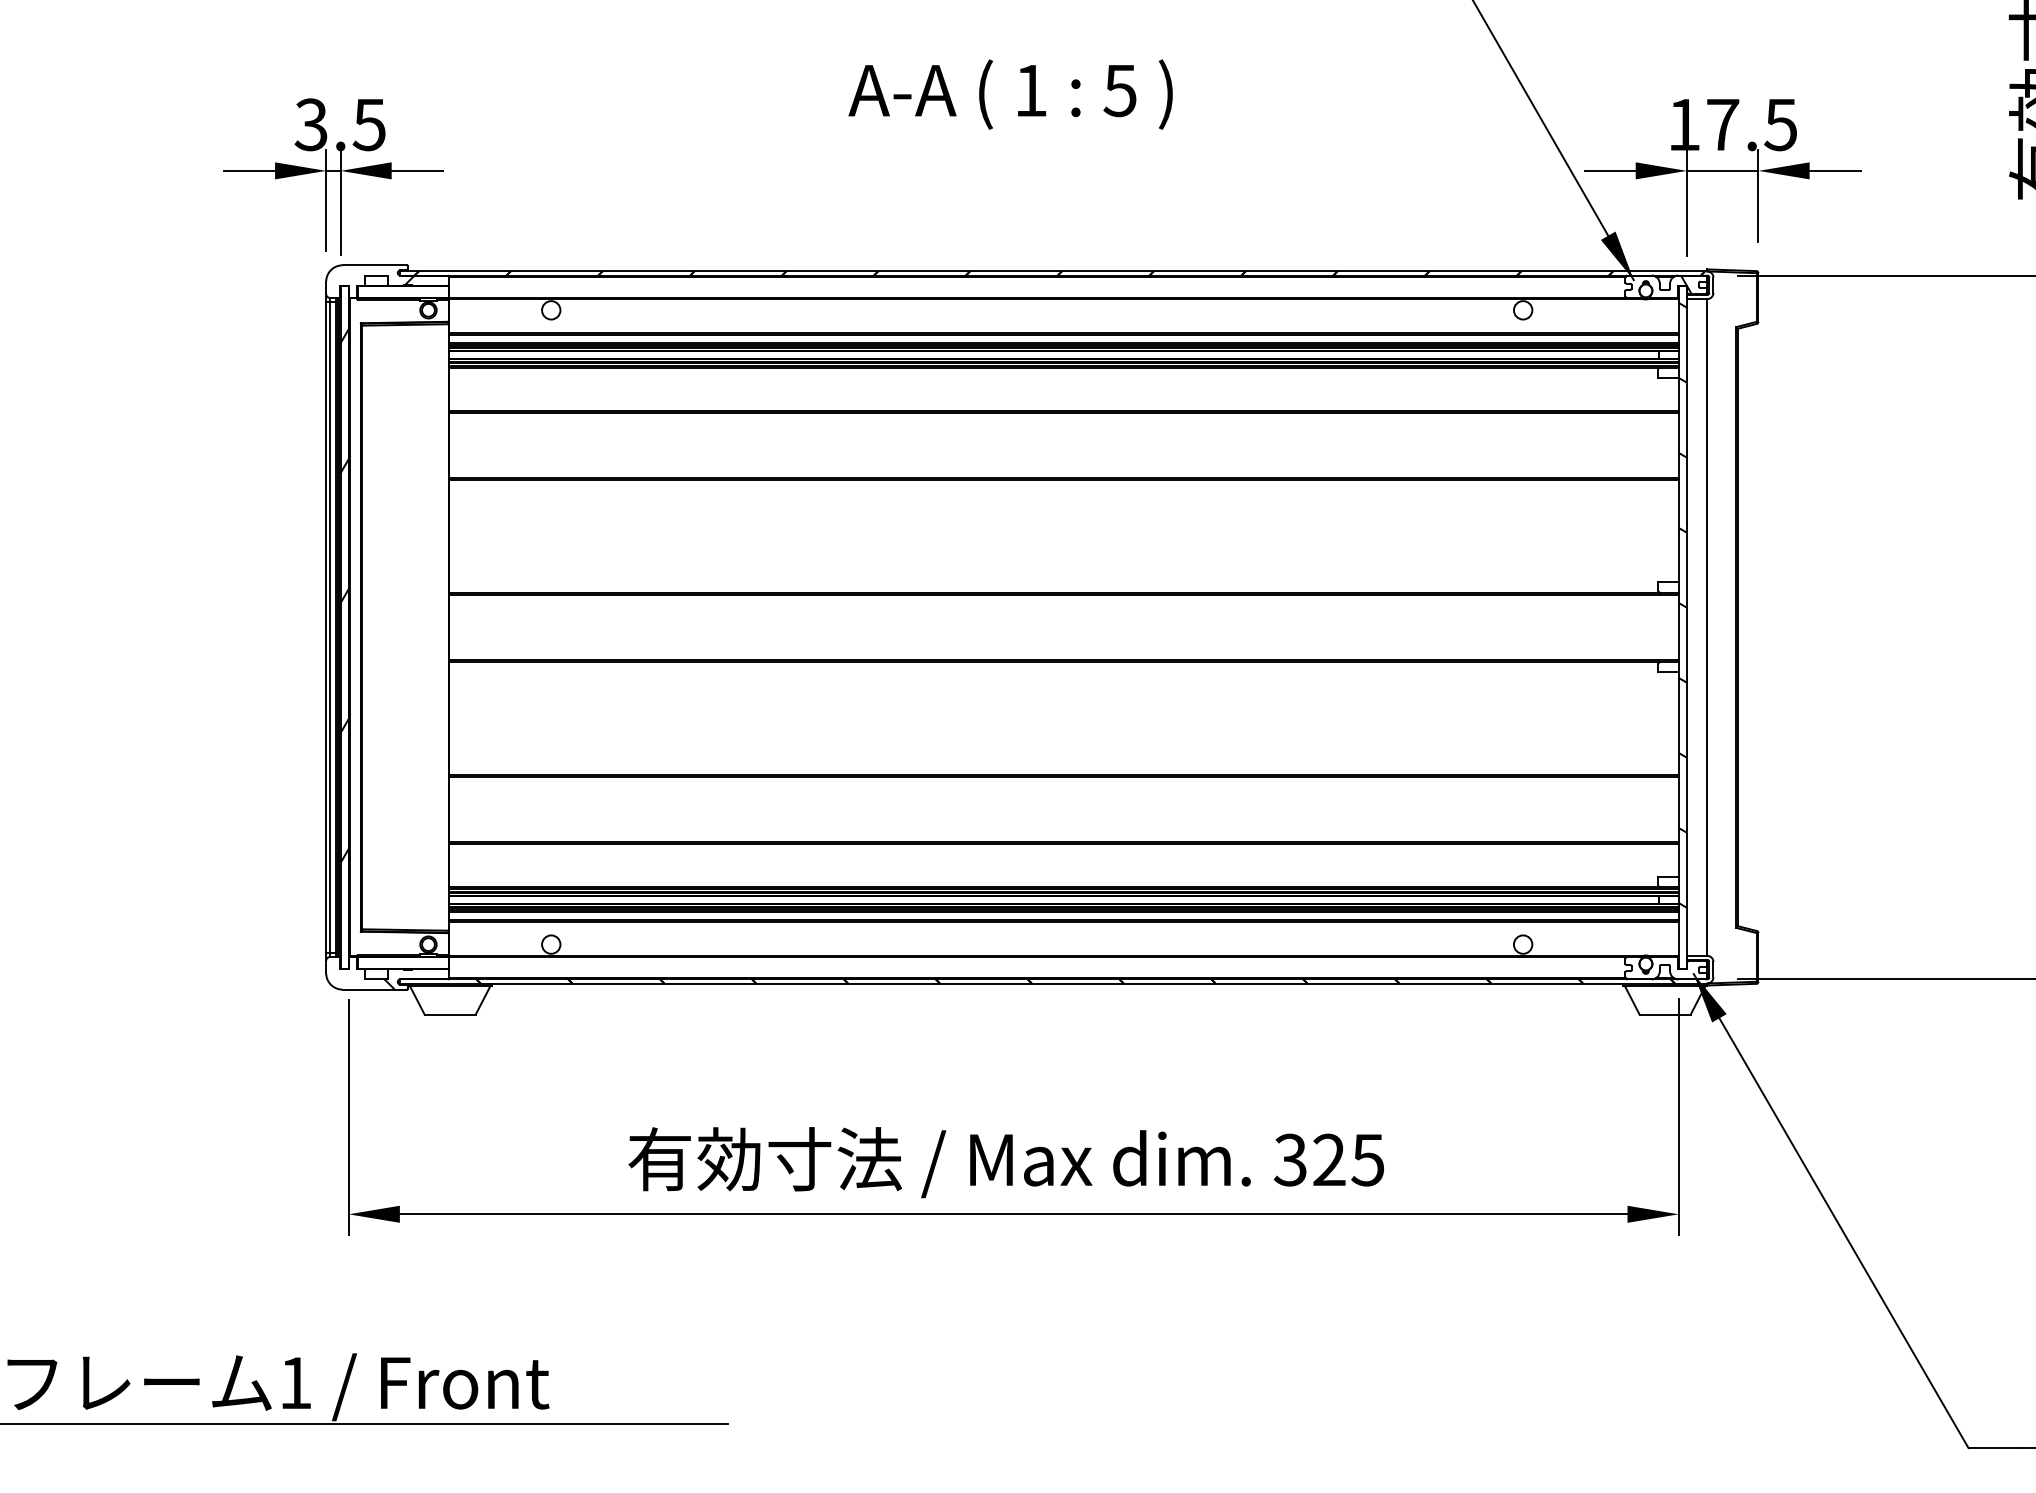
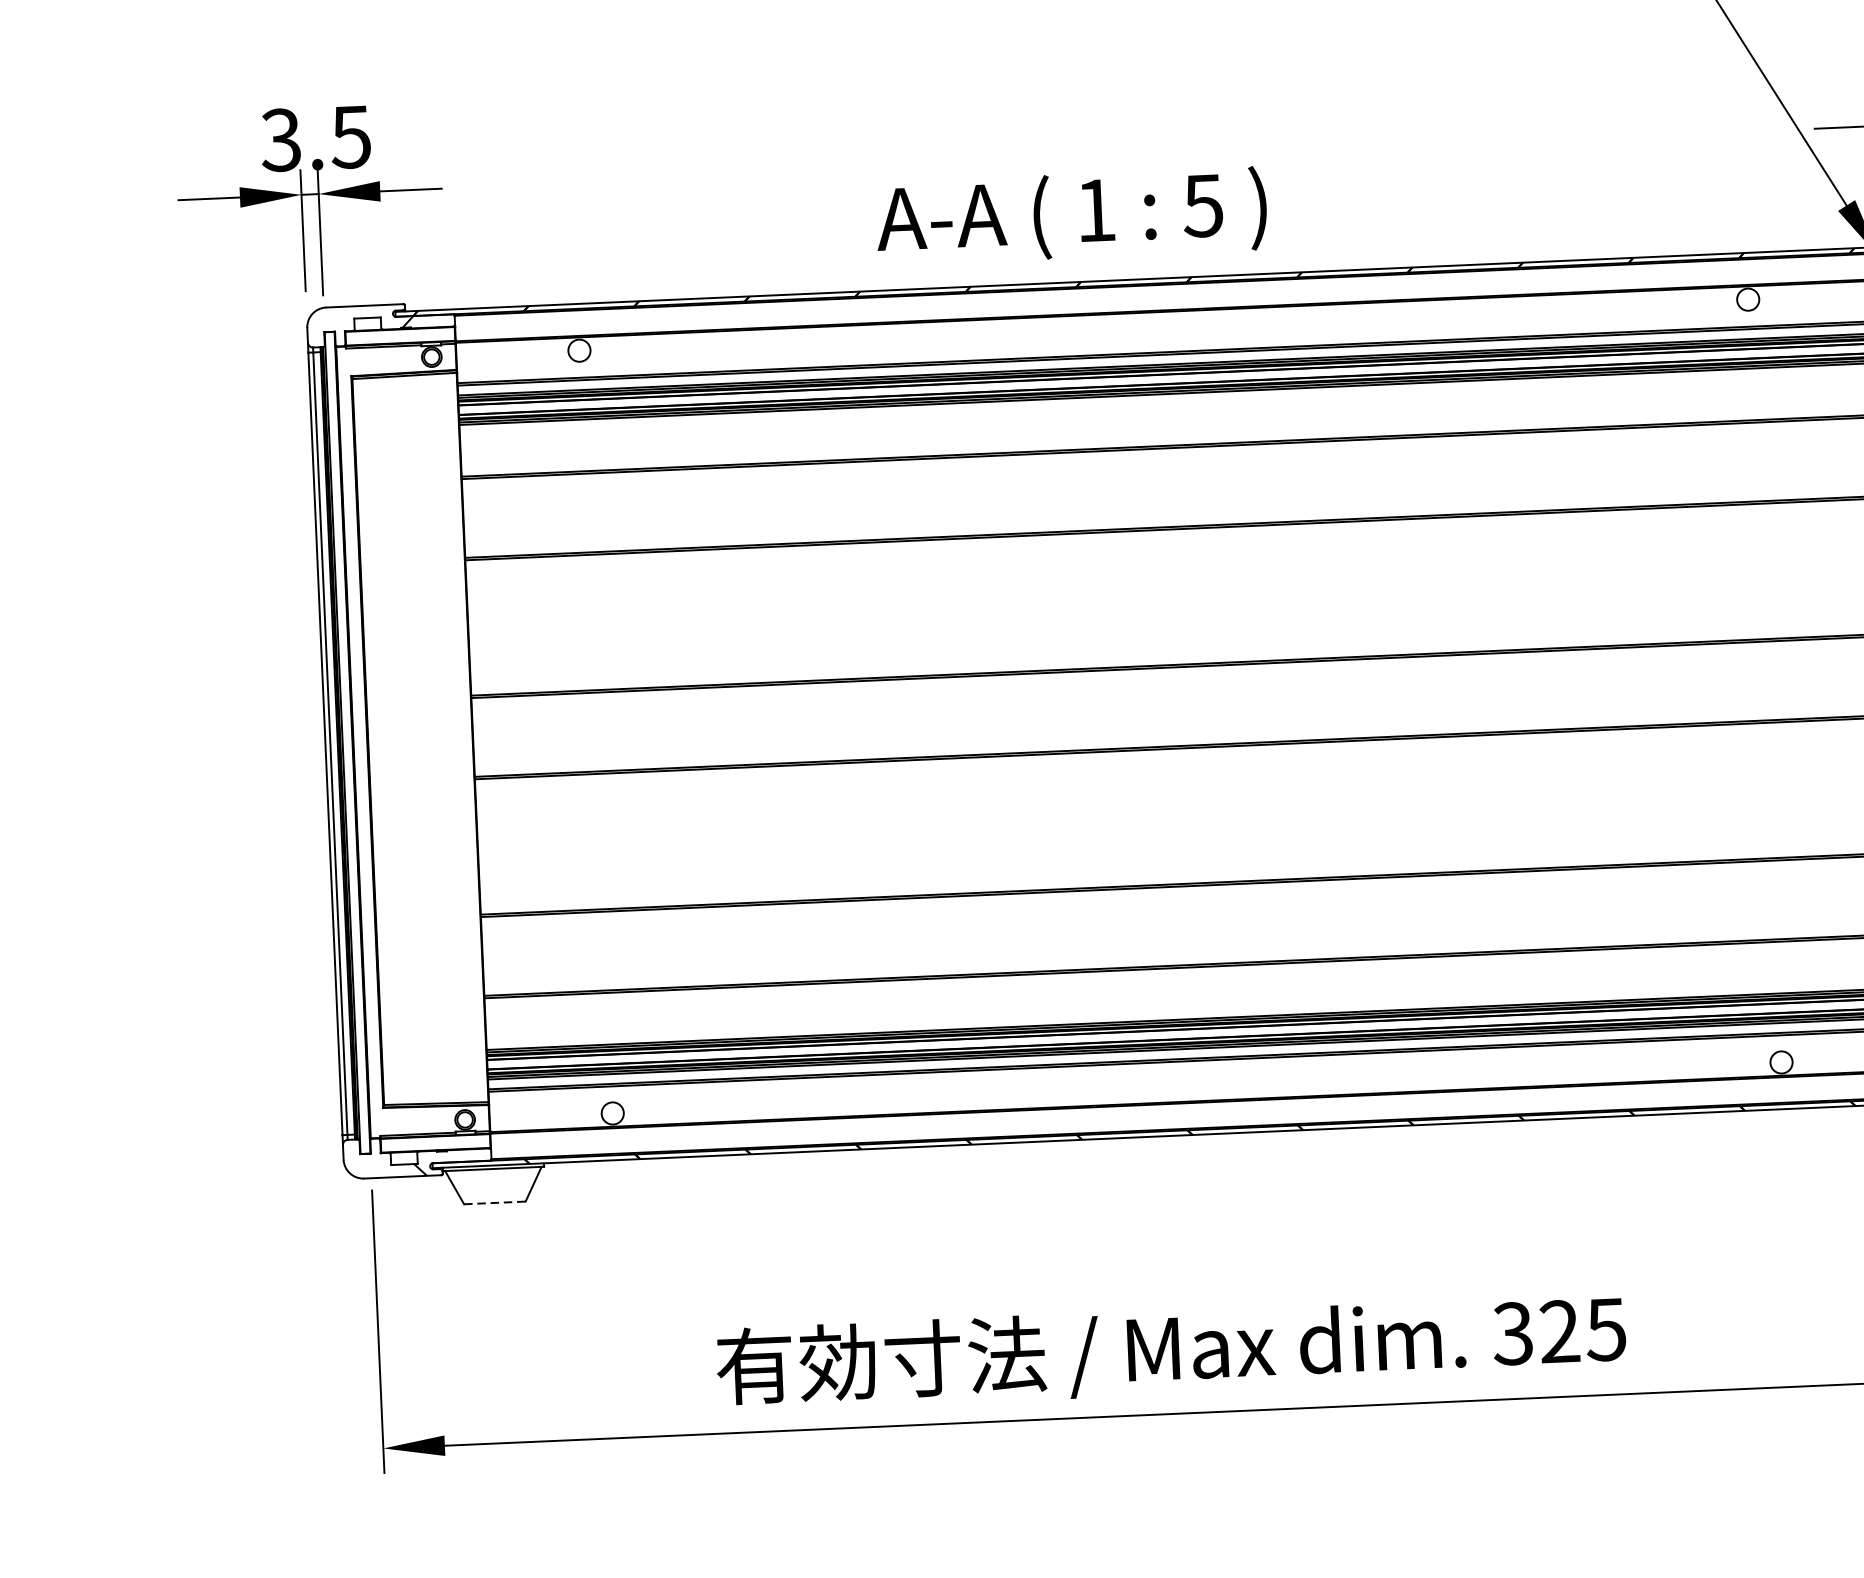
text: (1010, 94) -> (1071, 216), moved
hatch: (344, 596) -> (345, 705), removed
line: (450, 1014) -> (495, 1202), solid -> dashed

